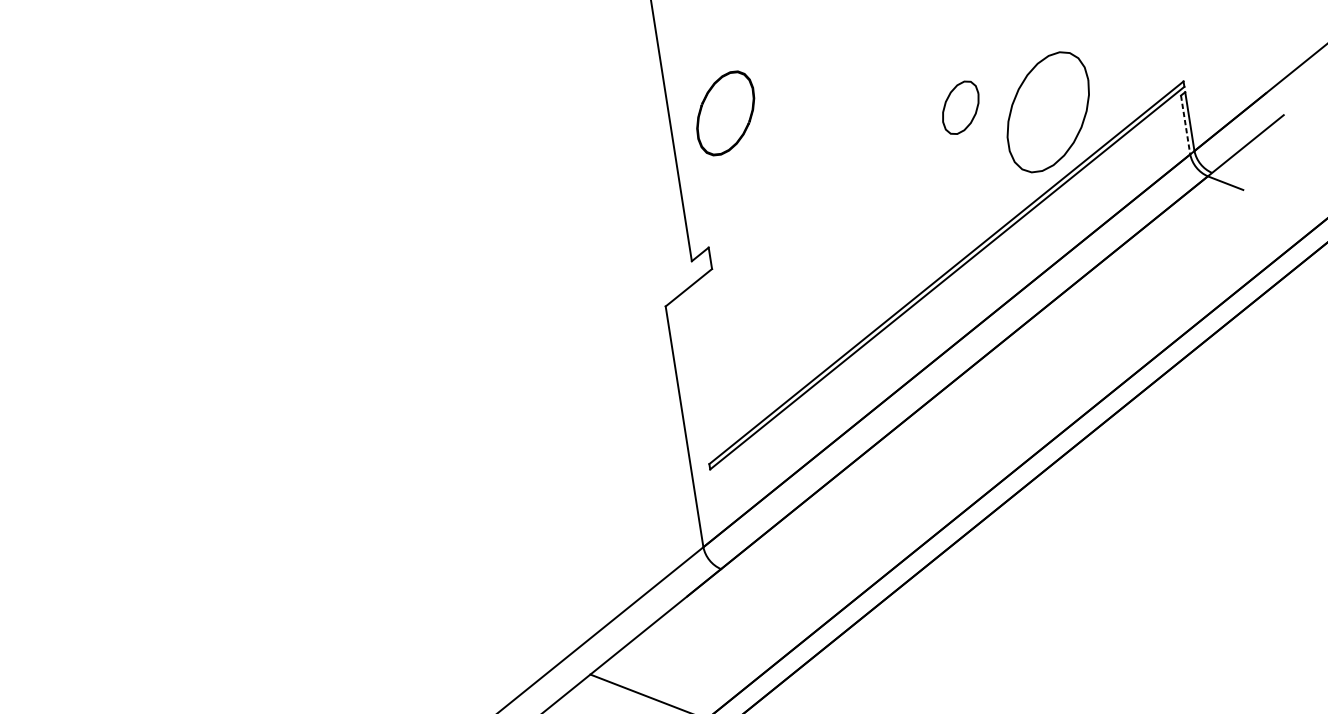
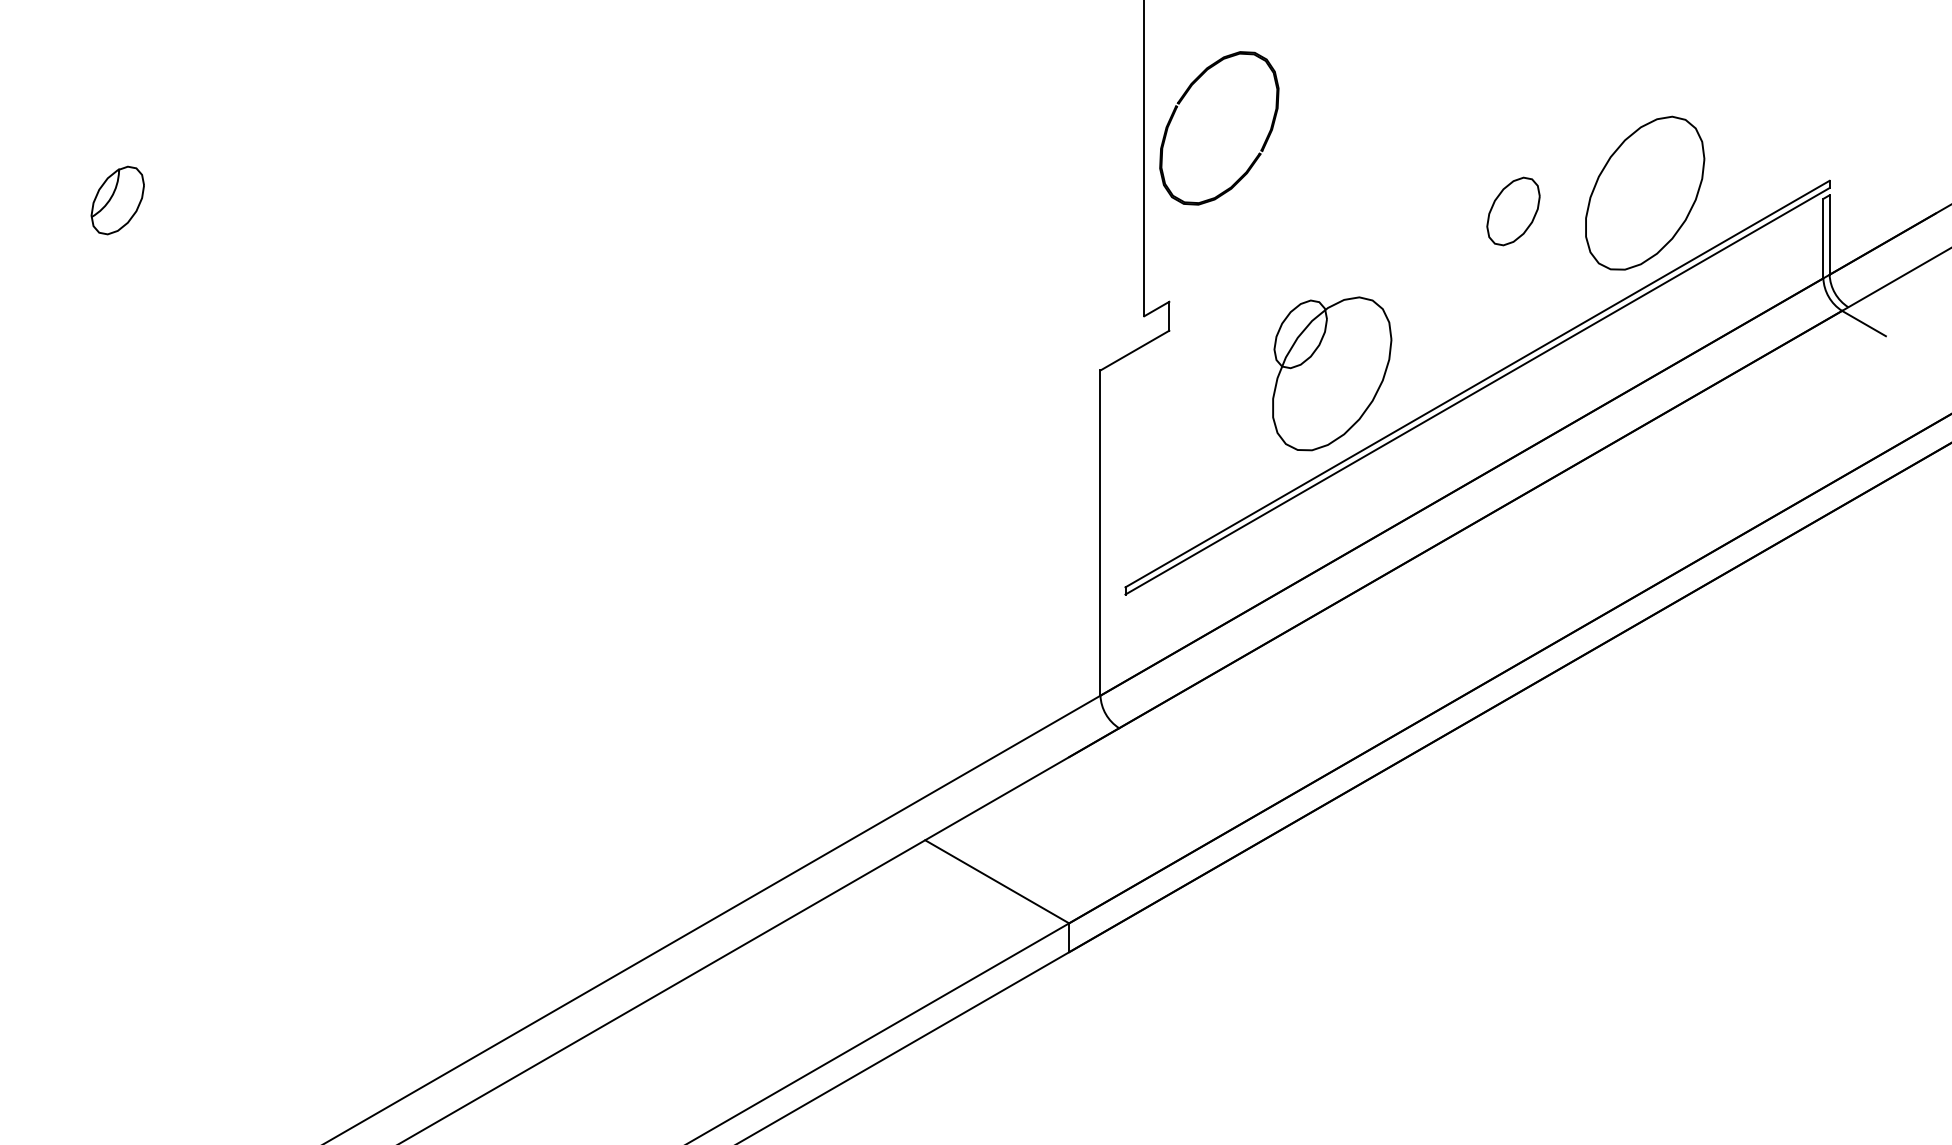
part: (960, 107) -> (1513, 211), moved
part: (725, 113) -> (1219, 128), size x1.43
line: (1185, 124) -> (1823, 238), dashed -> solid
part: (837, 281) -> (1332, 373), added

